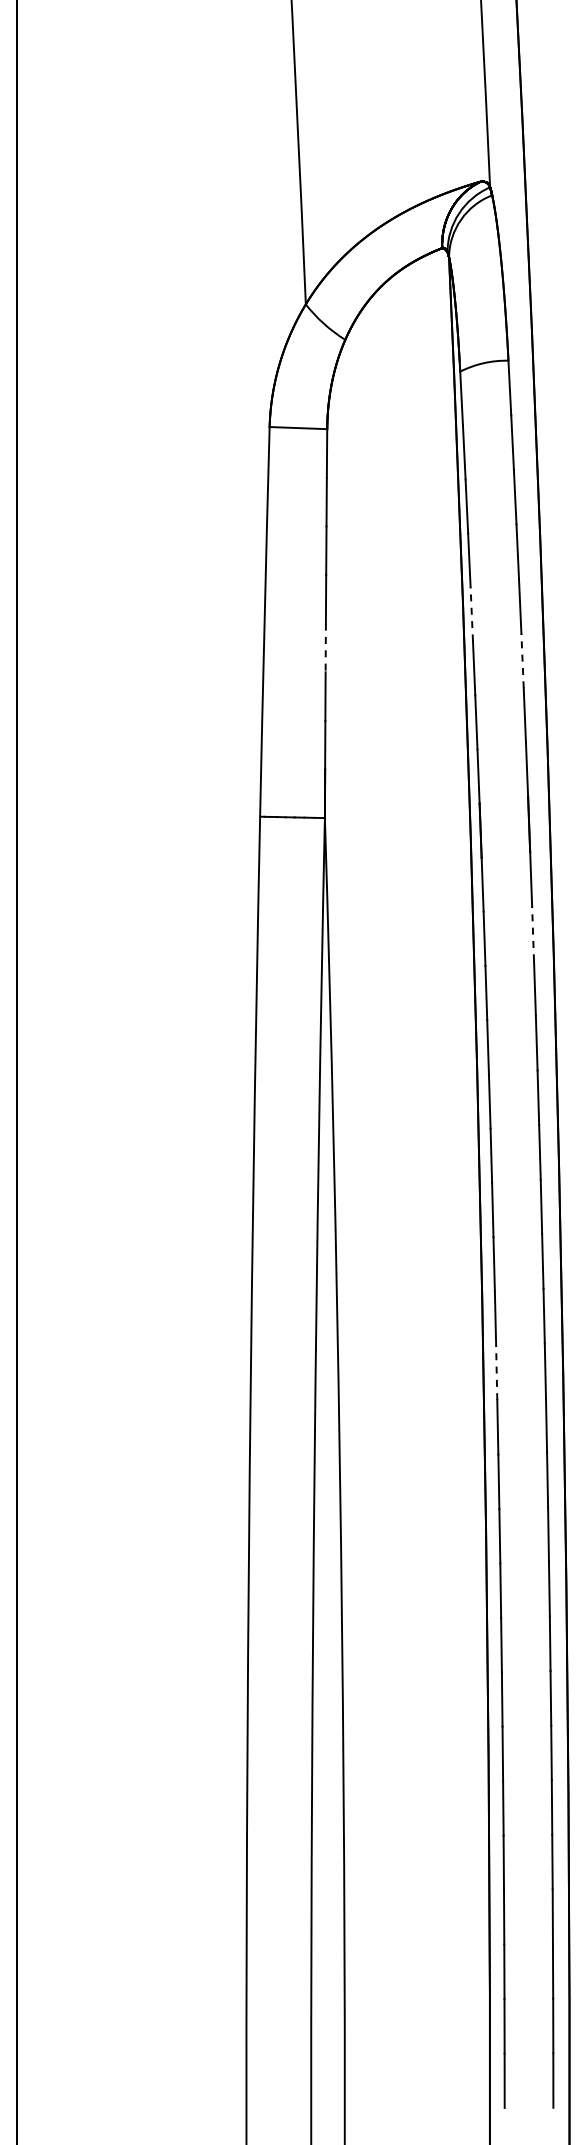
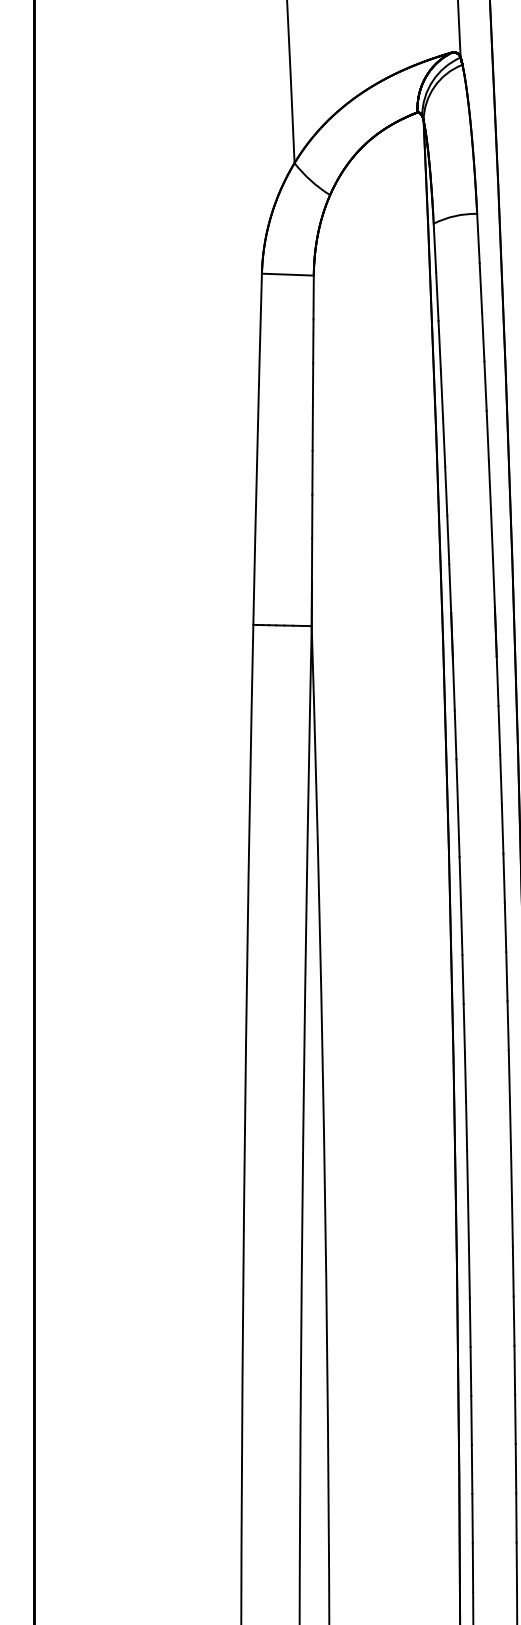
line: (471, 613) -> (443, 441), dashed -> solid
line: (325, 648) -> (312, 473), dashed -> solid
line: (522, 660) -> (489, 484), dashed -> solid
line: (533, 933) -> (499, 730), dashed -> solid
line: (496, 1372) -> (466, 1125), dashed -> solid

